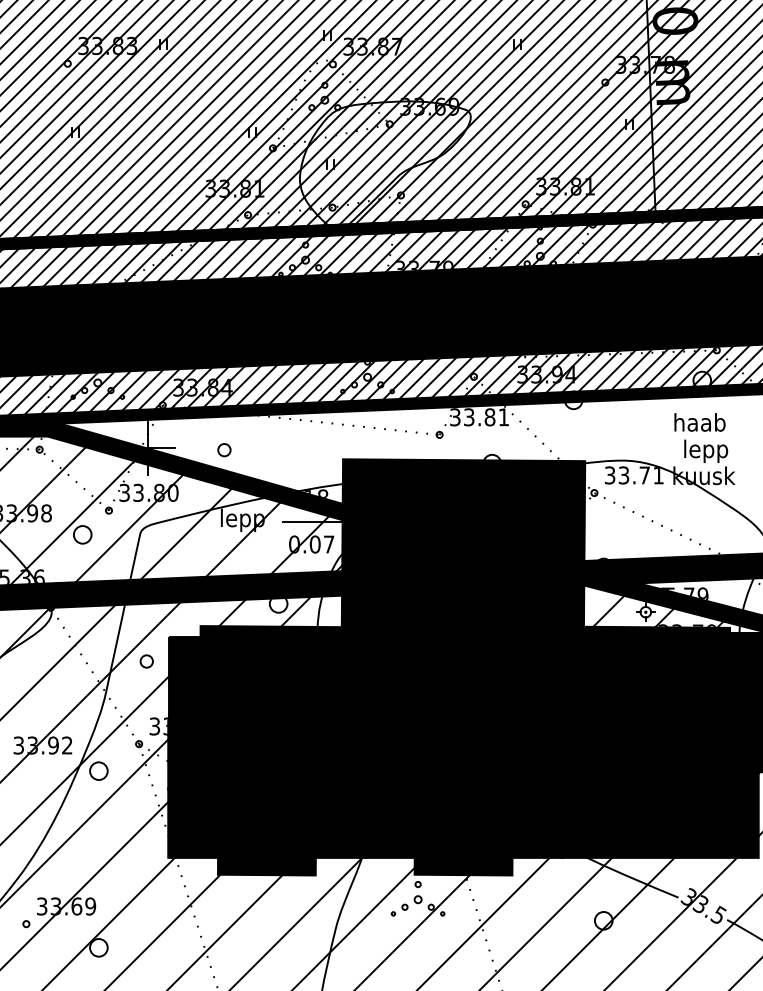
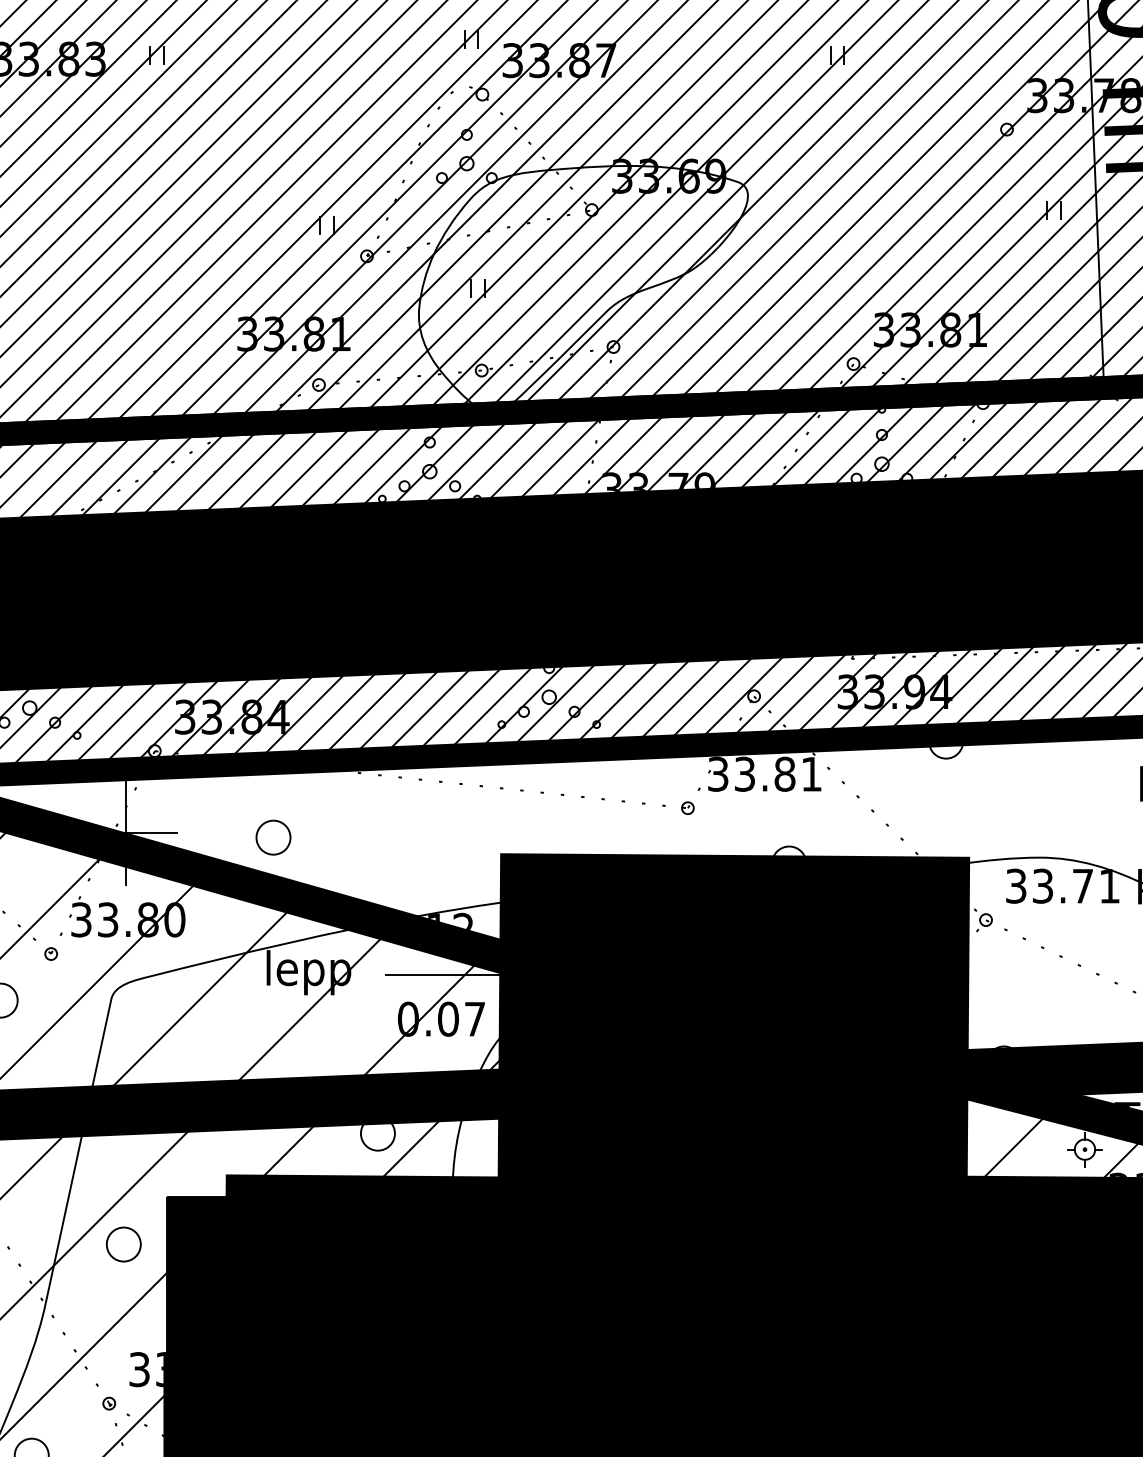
circle: (224, 449) -> (273, 836), size x1.43
text: (323, 493) -> (464, 920), 18 -> 12
circle: (146, 661) -> (123, 1244), size x1.43

